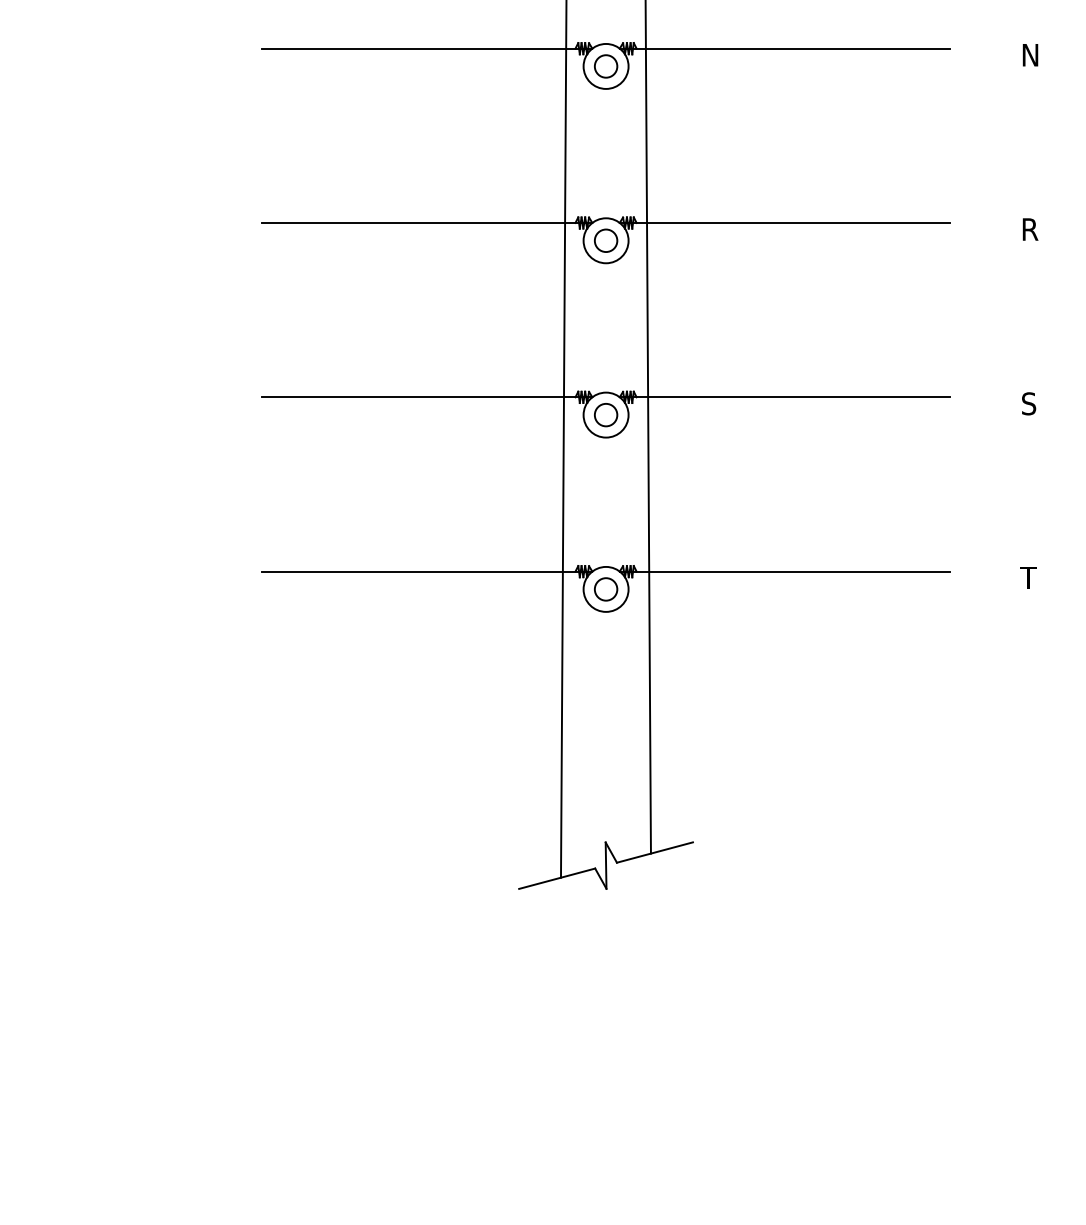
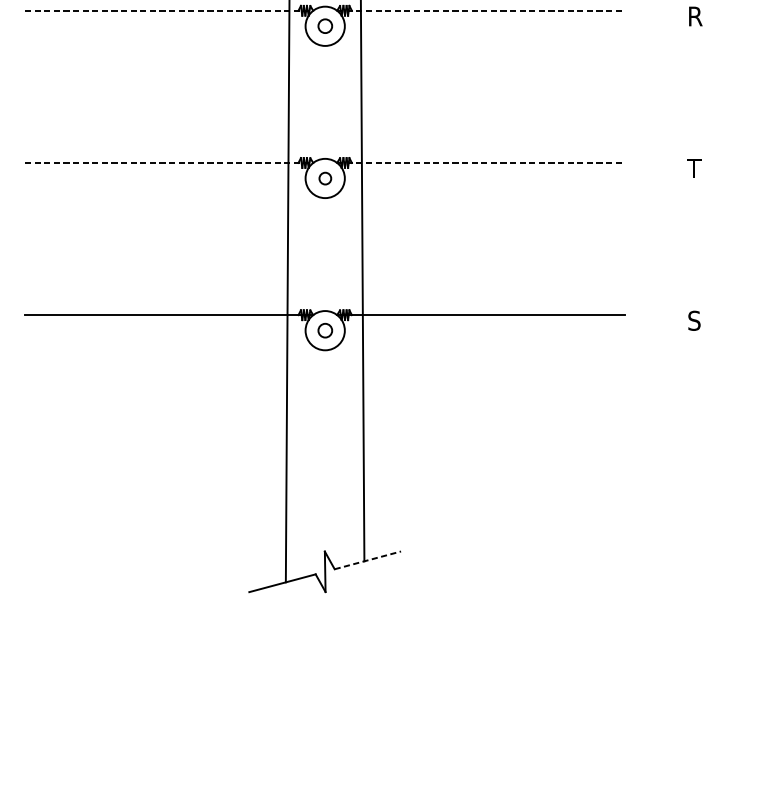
line: (427, 222) -> (169, 10), solid -> dashed
line: (785, 222) -> (481, 10), solid -> dashed
circle: (606, 240) -> (325, 26), size x0.7
line: (427, 397) -> (169, 163), solid -> dashed
line: (785, 397) -> (481, 163), solid -> dashed
text: (1028, 403) -> (693, 168), S -> T
circle: (606, 415) -> (325, 178), size x0.6
text: (1028, 577) -> (693, 320), T -> S
circle: (606, 589) -> (325, 330), size x0.7
line: (655, 852) -> (368, 560), solid -> dashed

